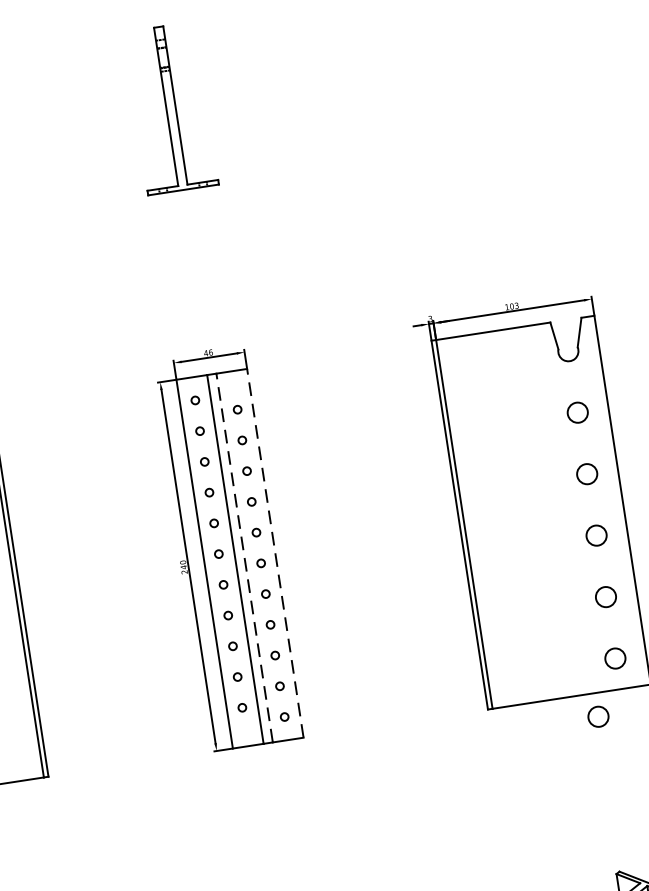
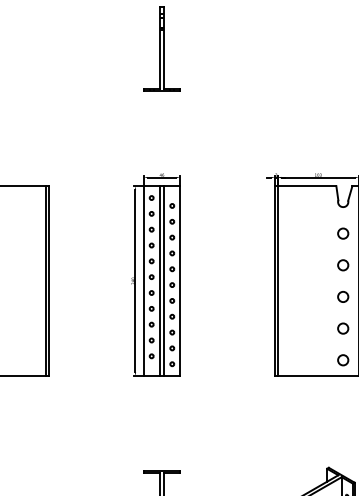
line: (276, 553) -> (180, 281), dashed -> solid
line: (244, 558) -> (164, 281), dashed -> solid
circle: (599, 717) -> (330, 388), removed

